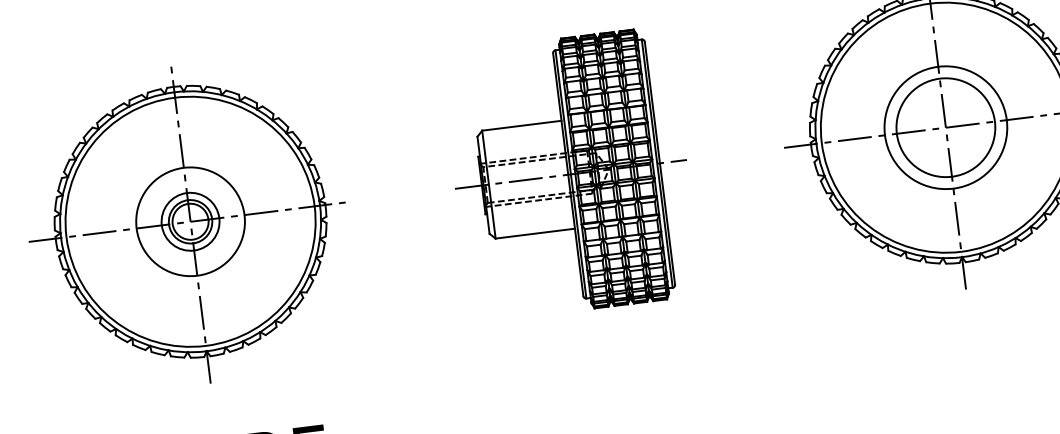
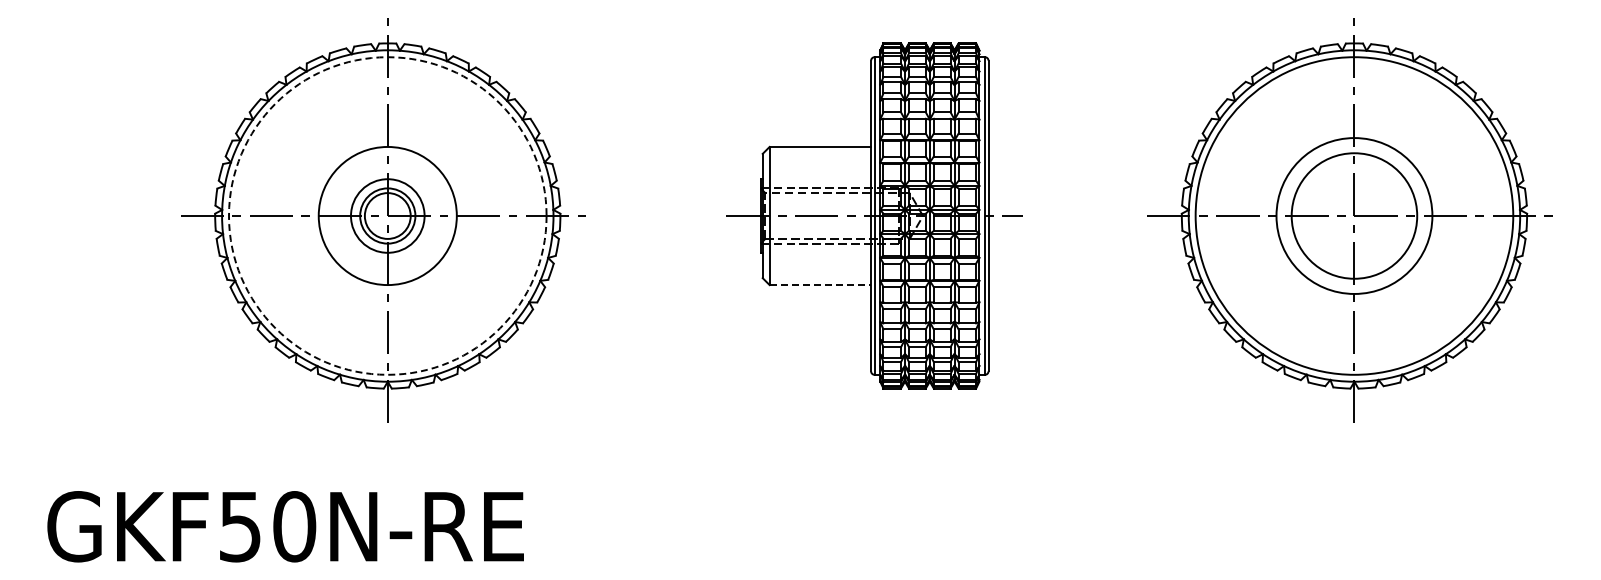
circle: (190, 221) -> (387, 215), solid -> dashed
line: (535, 233) -> (820, 285), solid -> dashed

